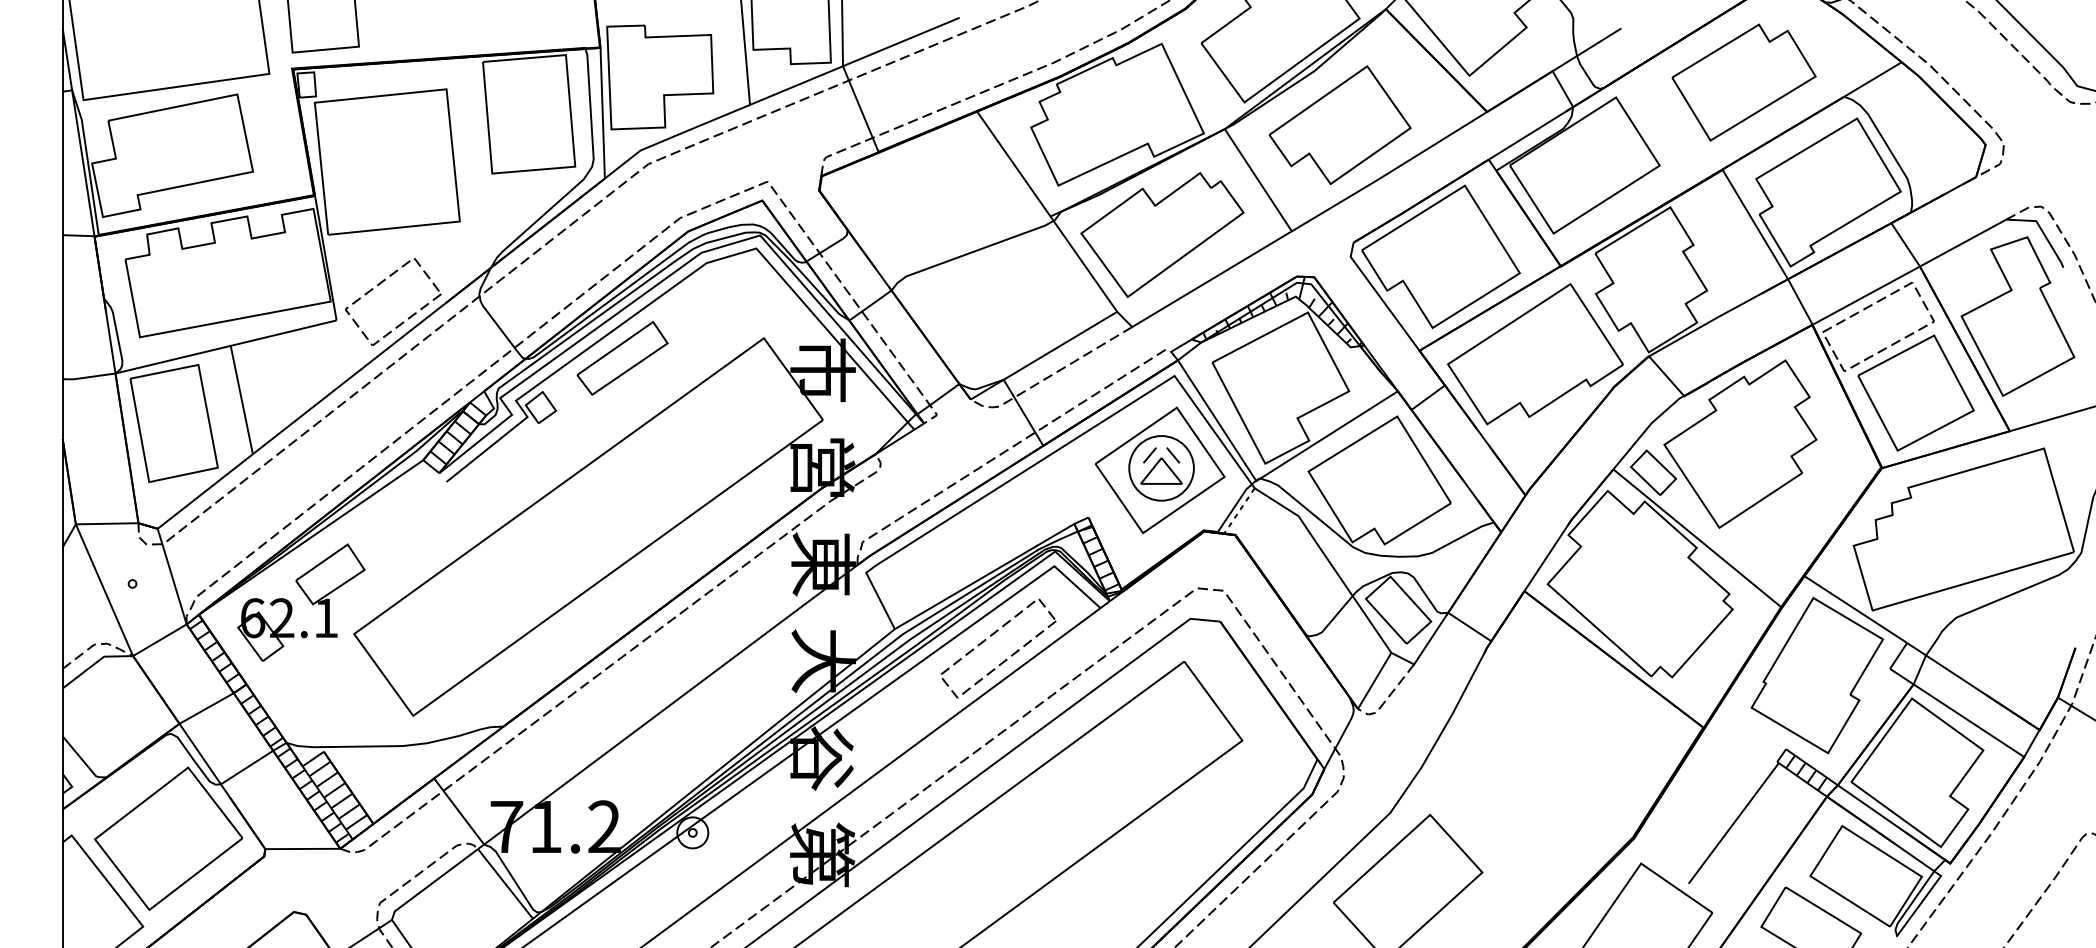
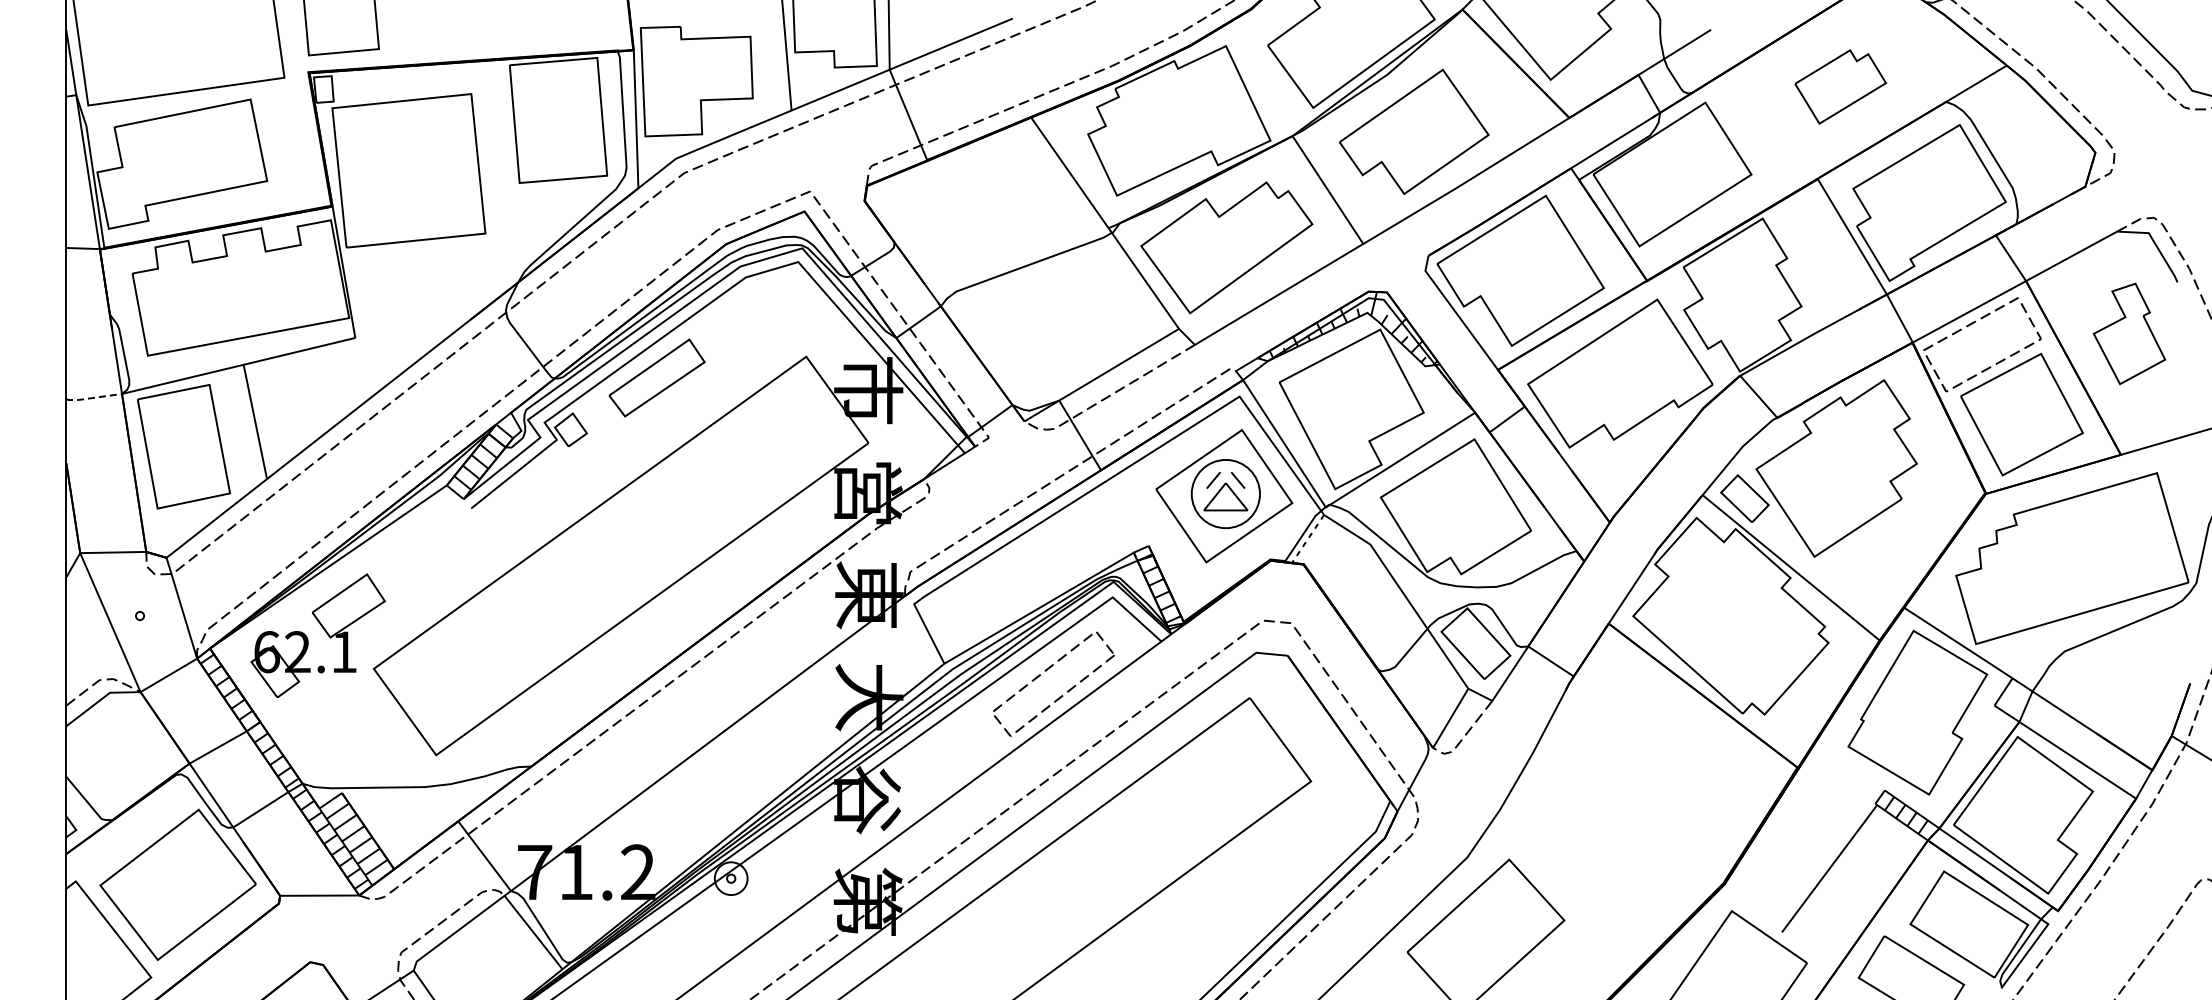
part: (1744, 82) -> (1840, 86), size x0.6
part: (381, 283) -> (402, 299), removed
part: (2017, 316) -> (2129, 333), size x0.6
line: (87, 377) -> (92, 398), solid -> dashed

